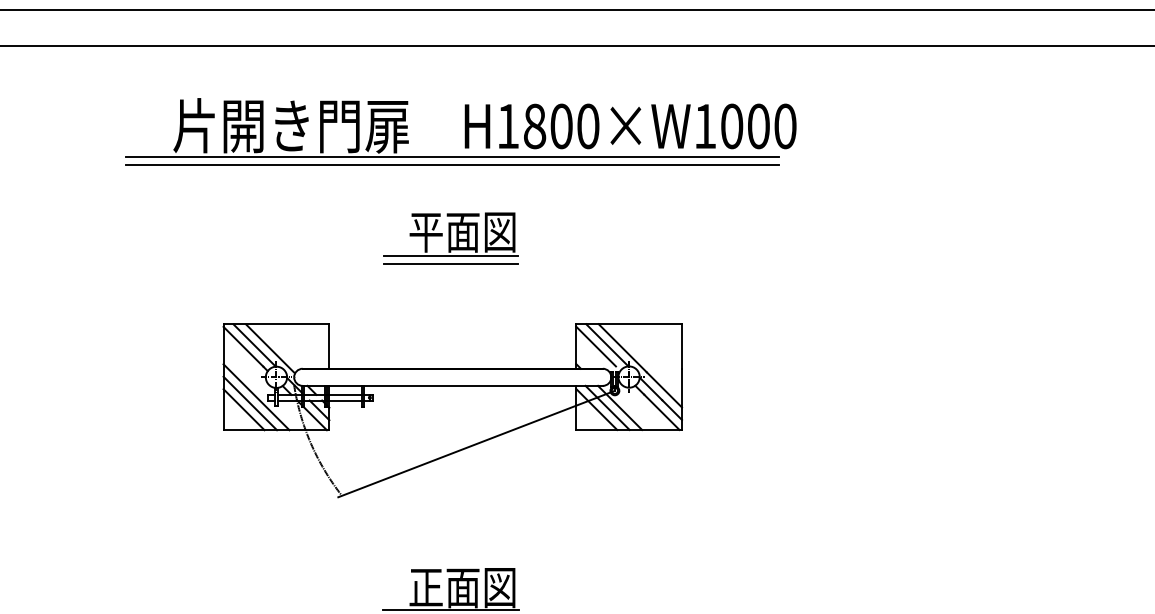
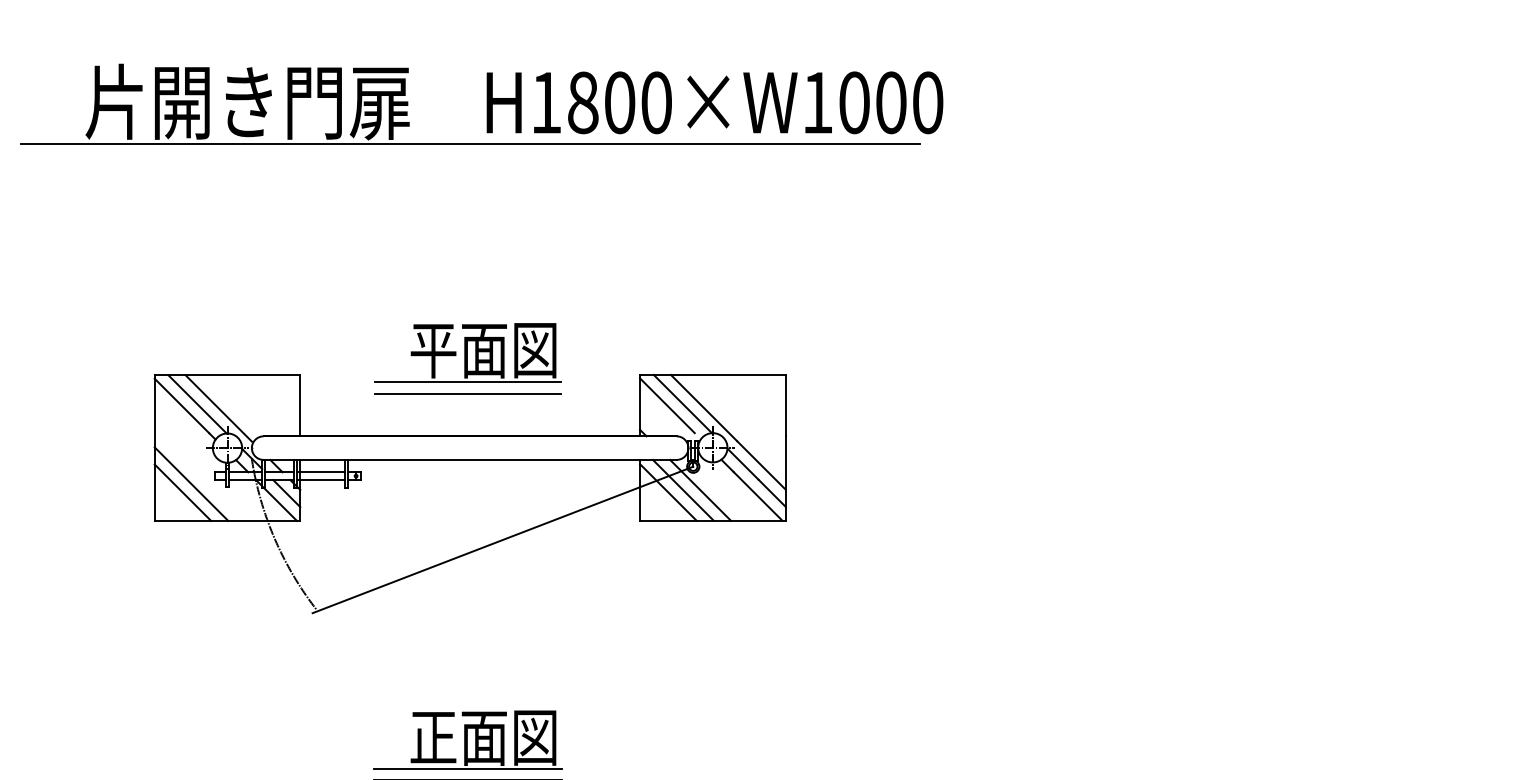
line: (452, 165) -> (469, 156), removed
part: (450, 238) -> (467, 358), moved
line: (256, 397) -> (200, 475), removed

